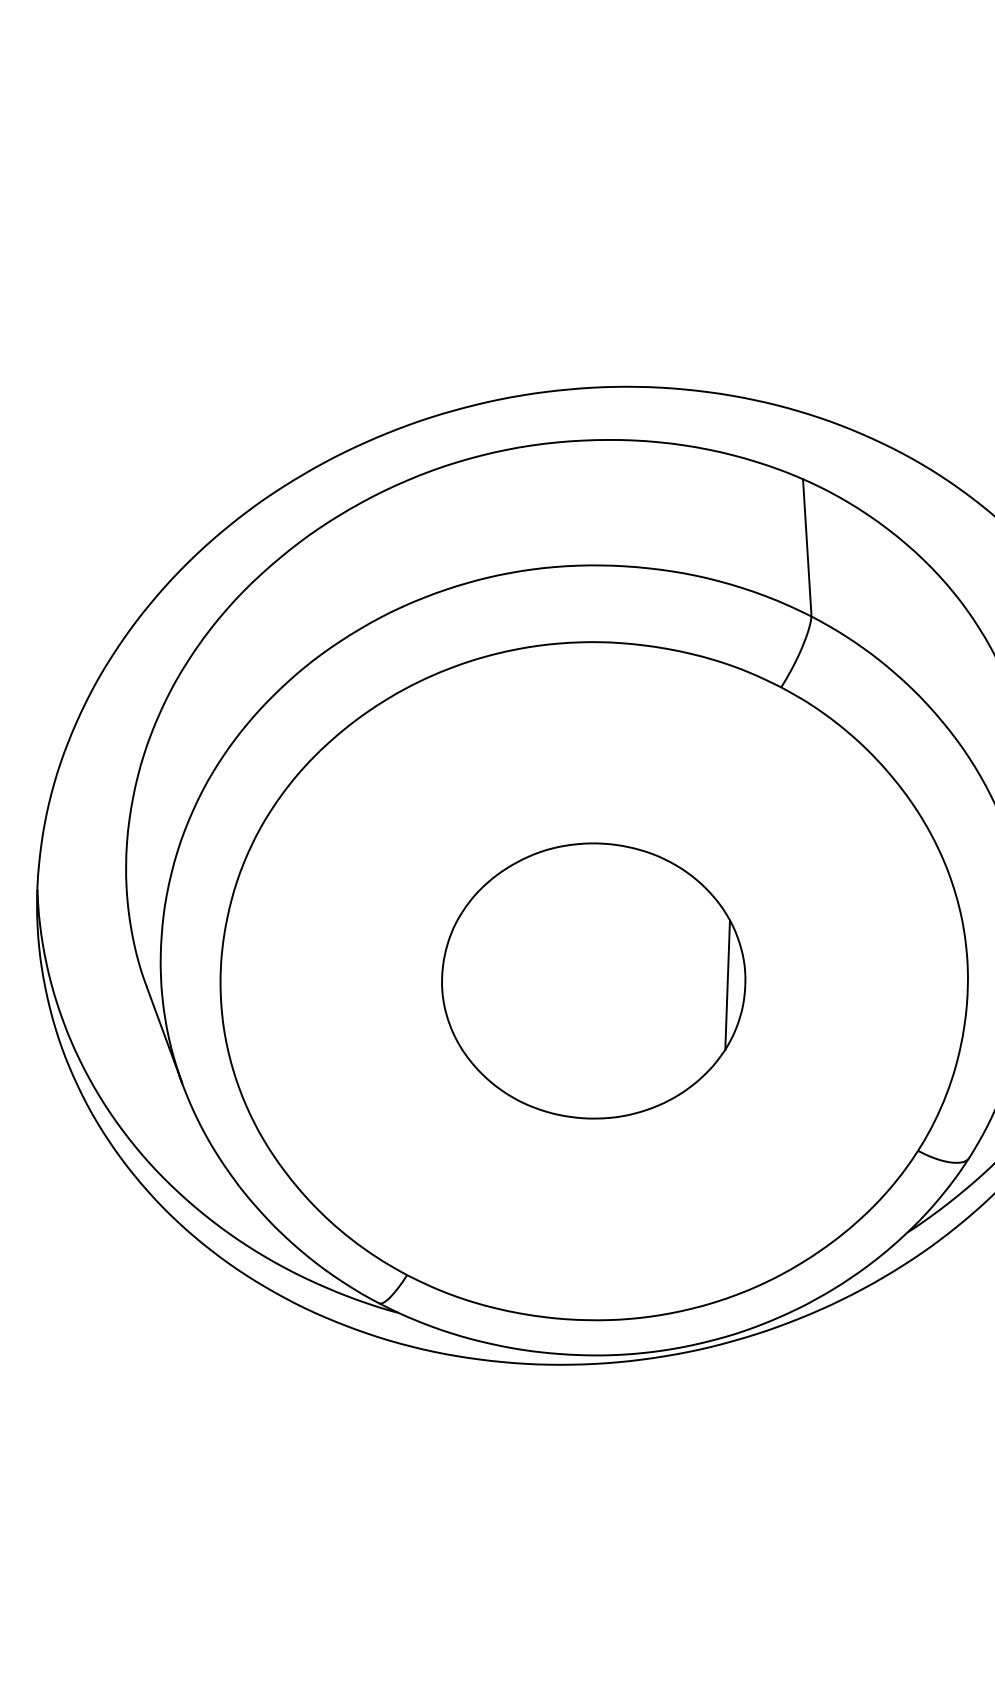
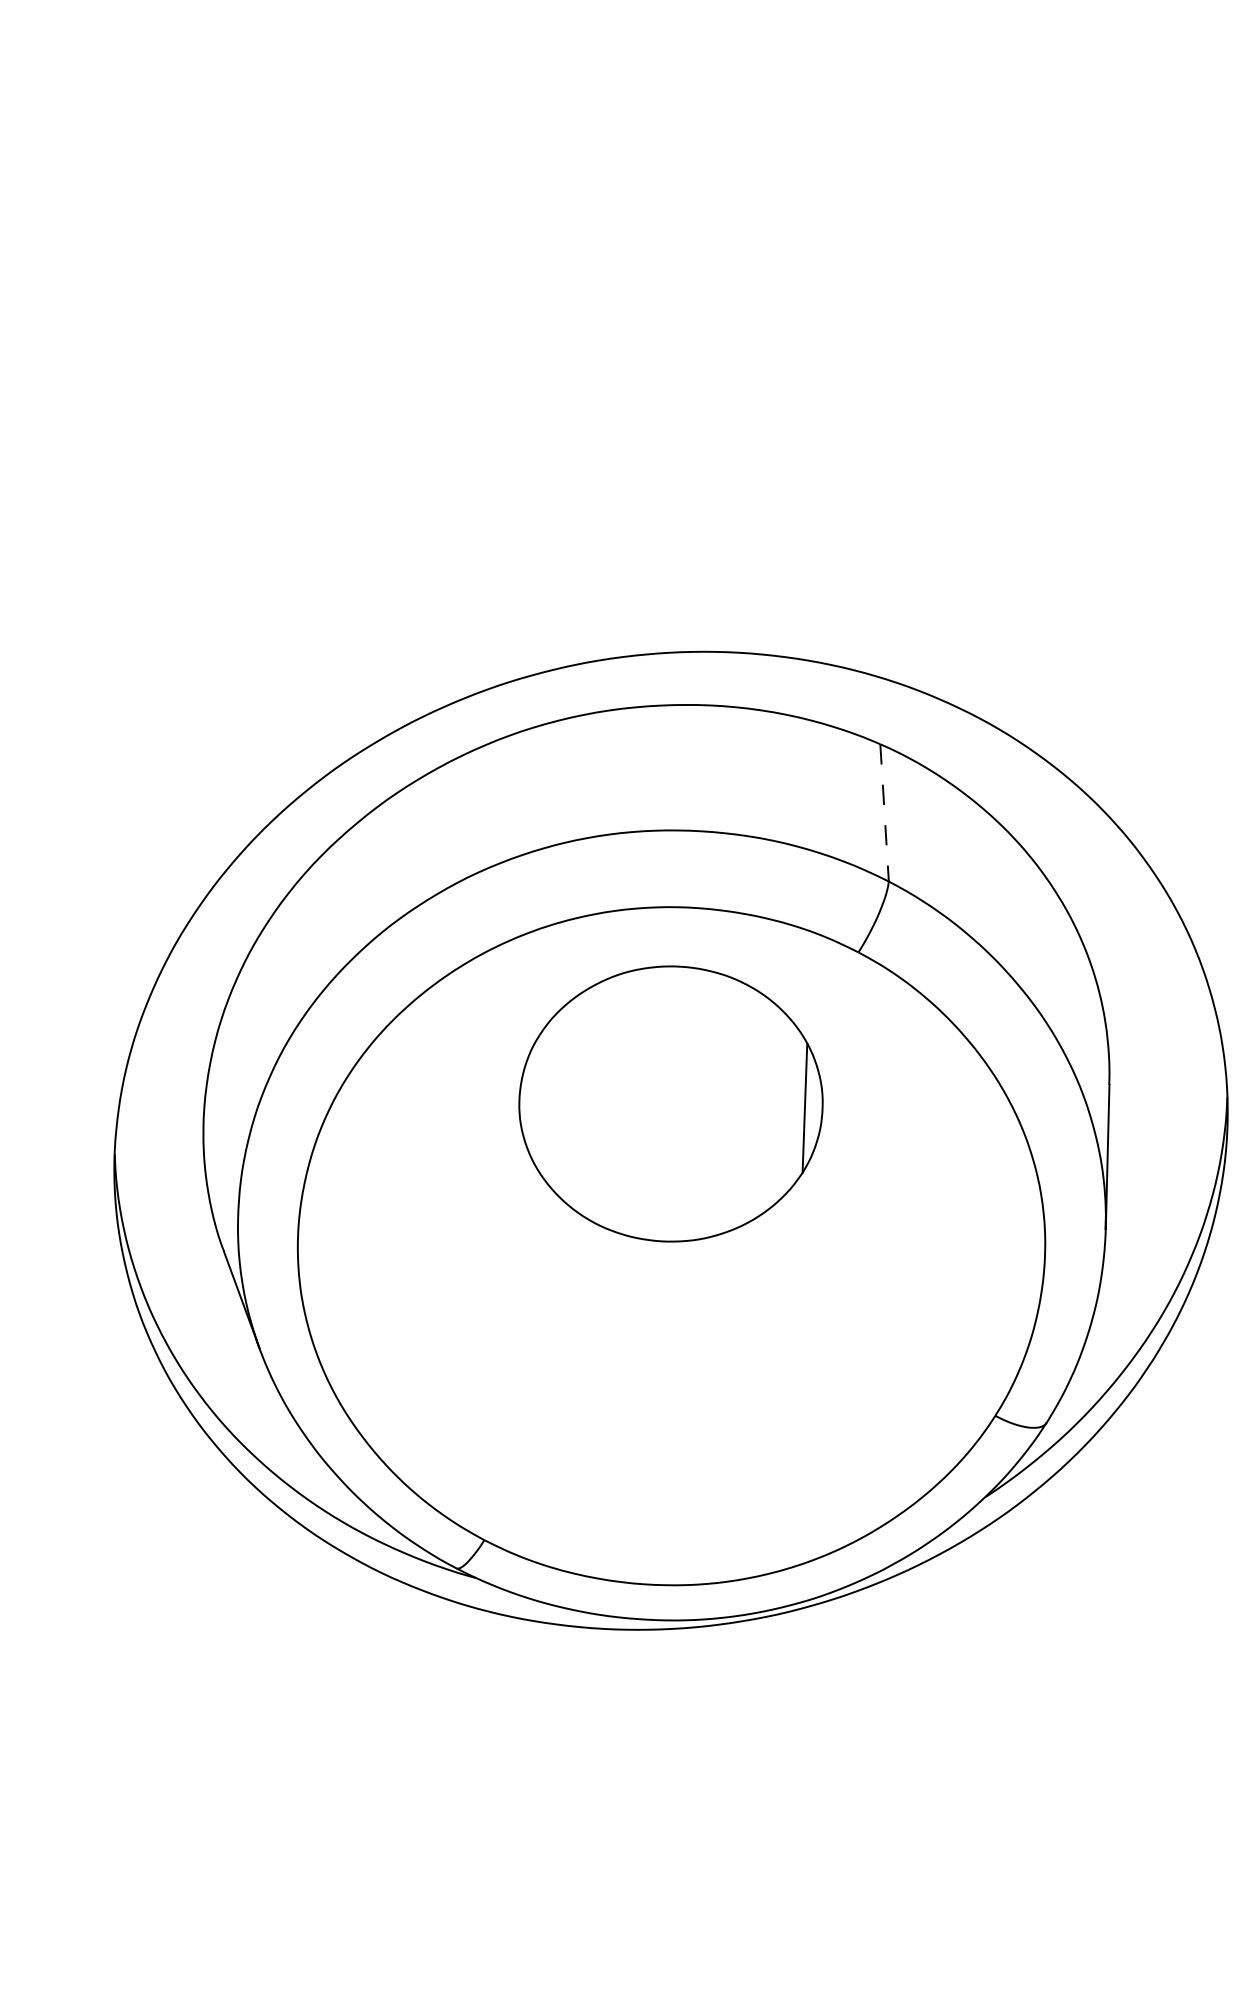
line: (807, 547) -> (884, 812), solid -> dashed
part: (593, 980) -> (670, 1103), moved

